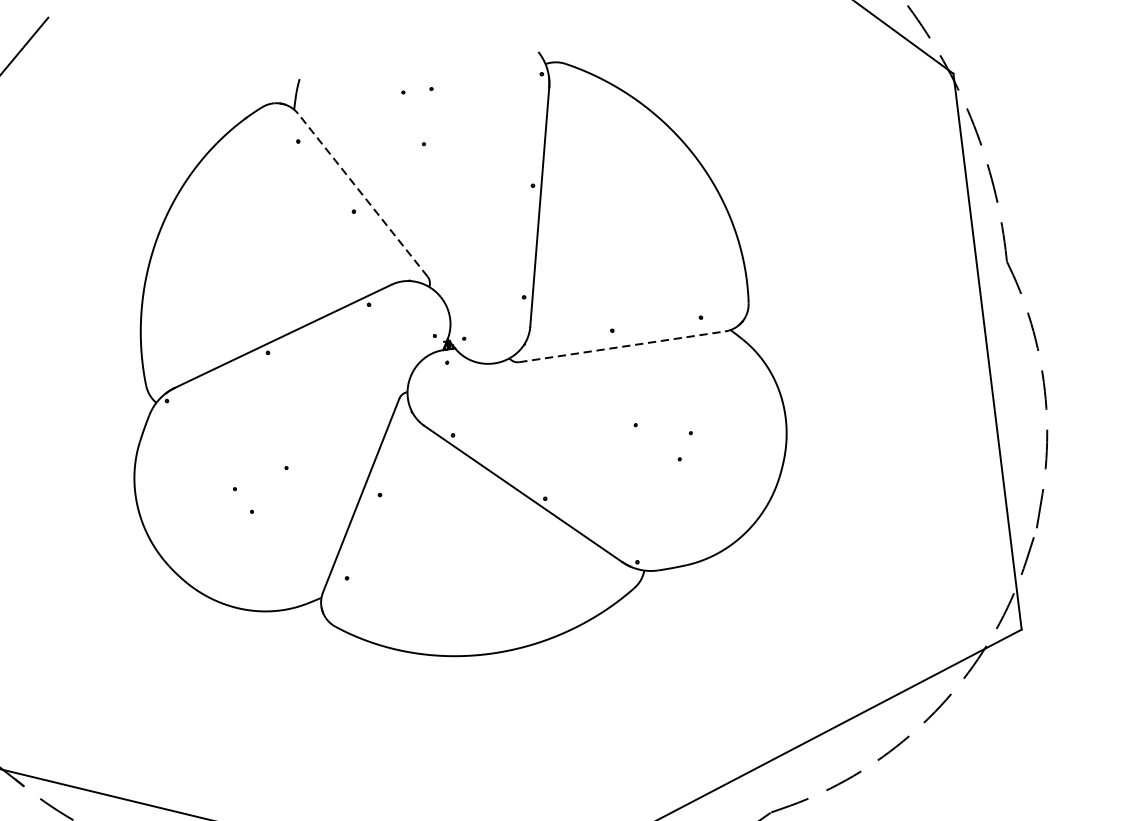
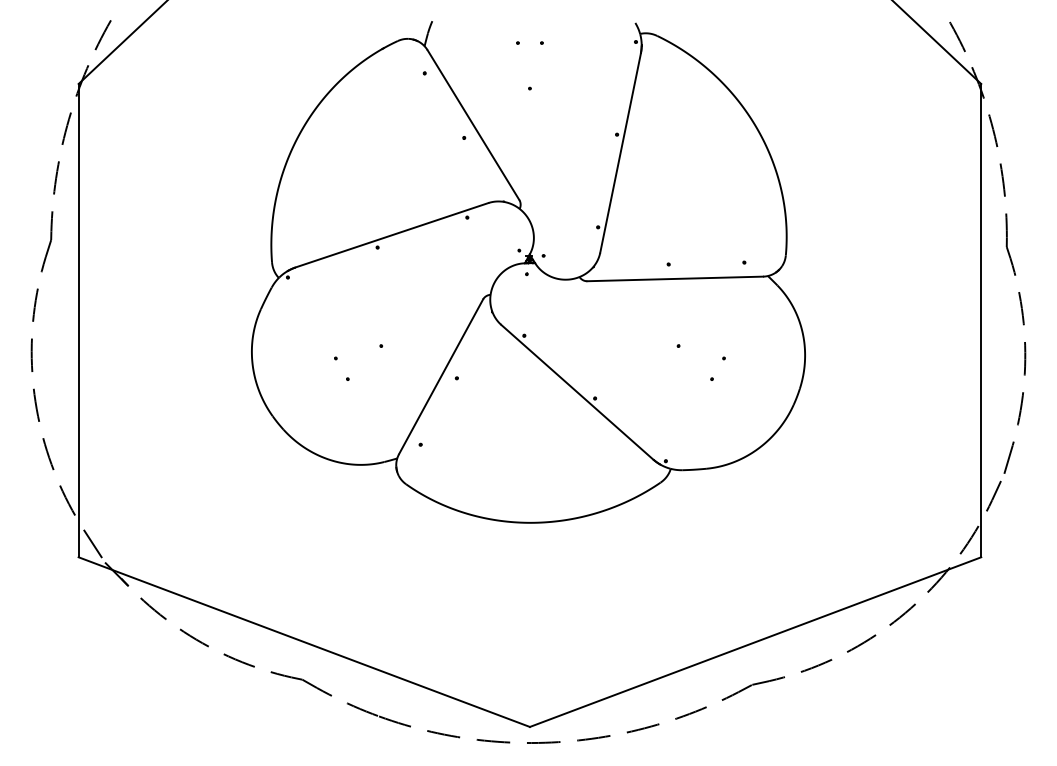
line: (363, 195) -> (473, 125), dashed -> solid
line: (622, 346) -> (675, 278), dashed -> solid

